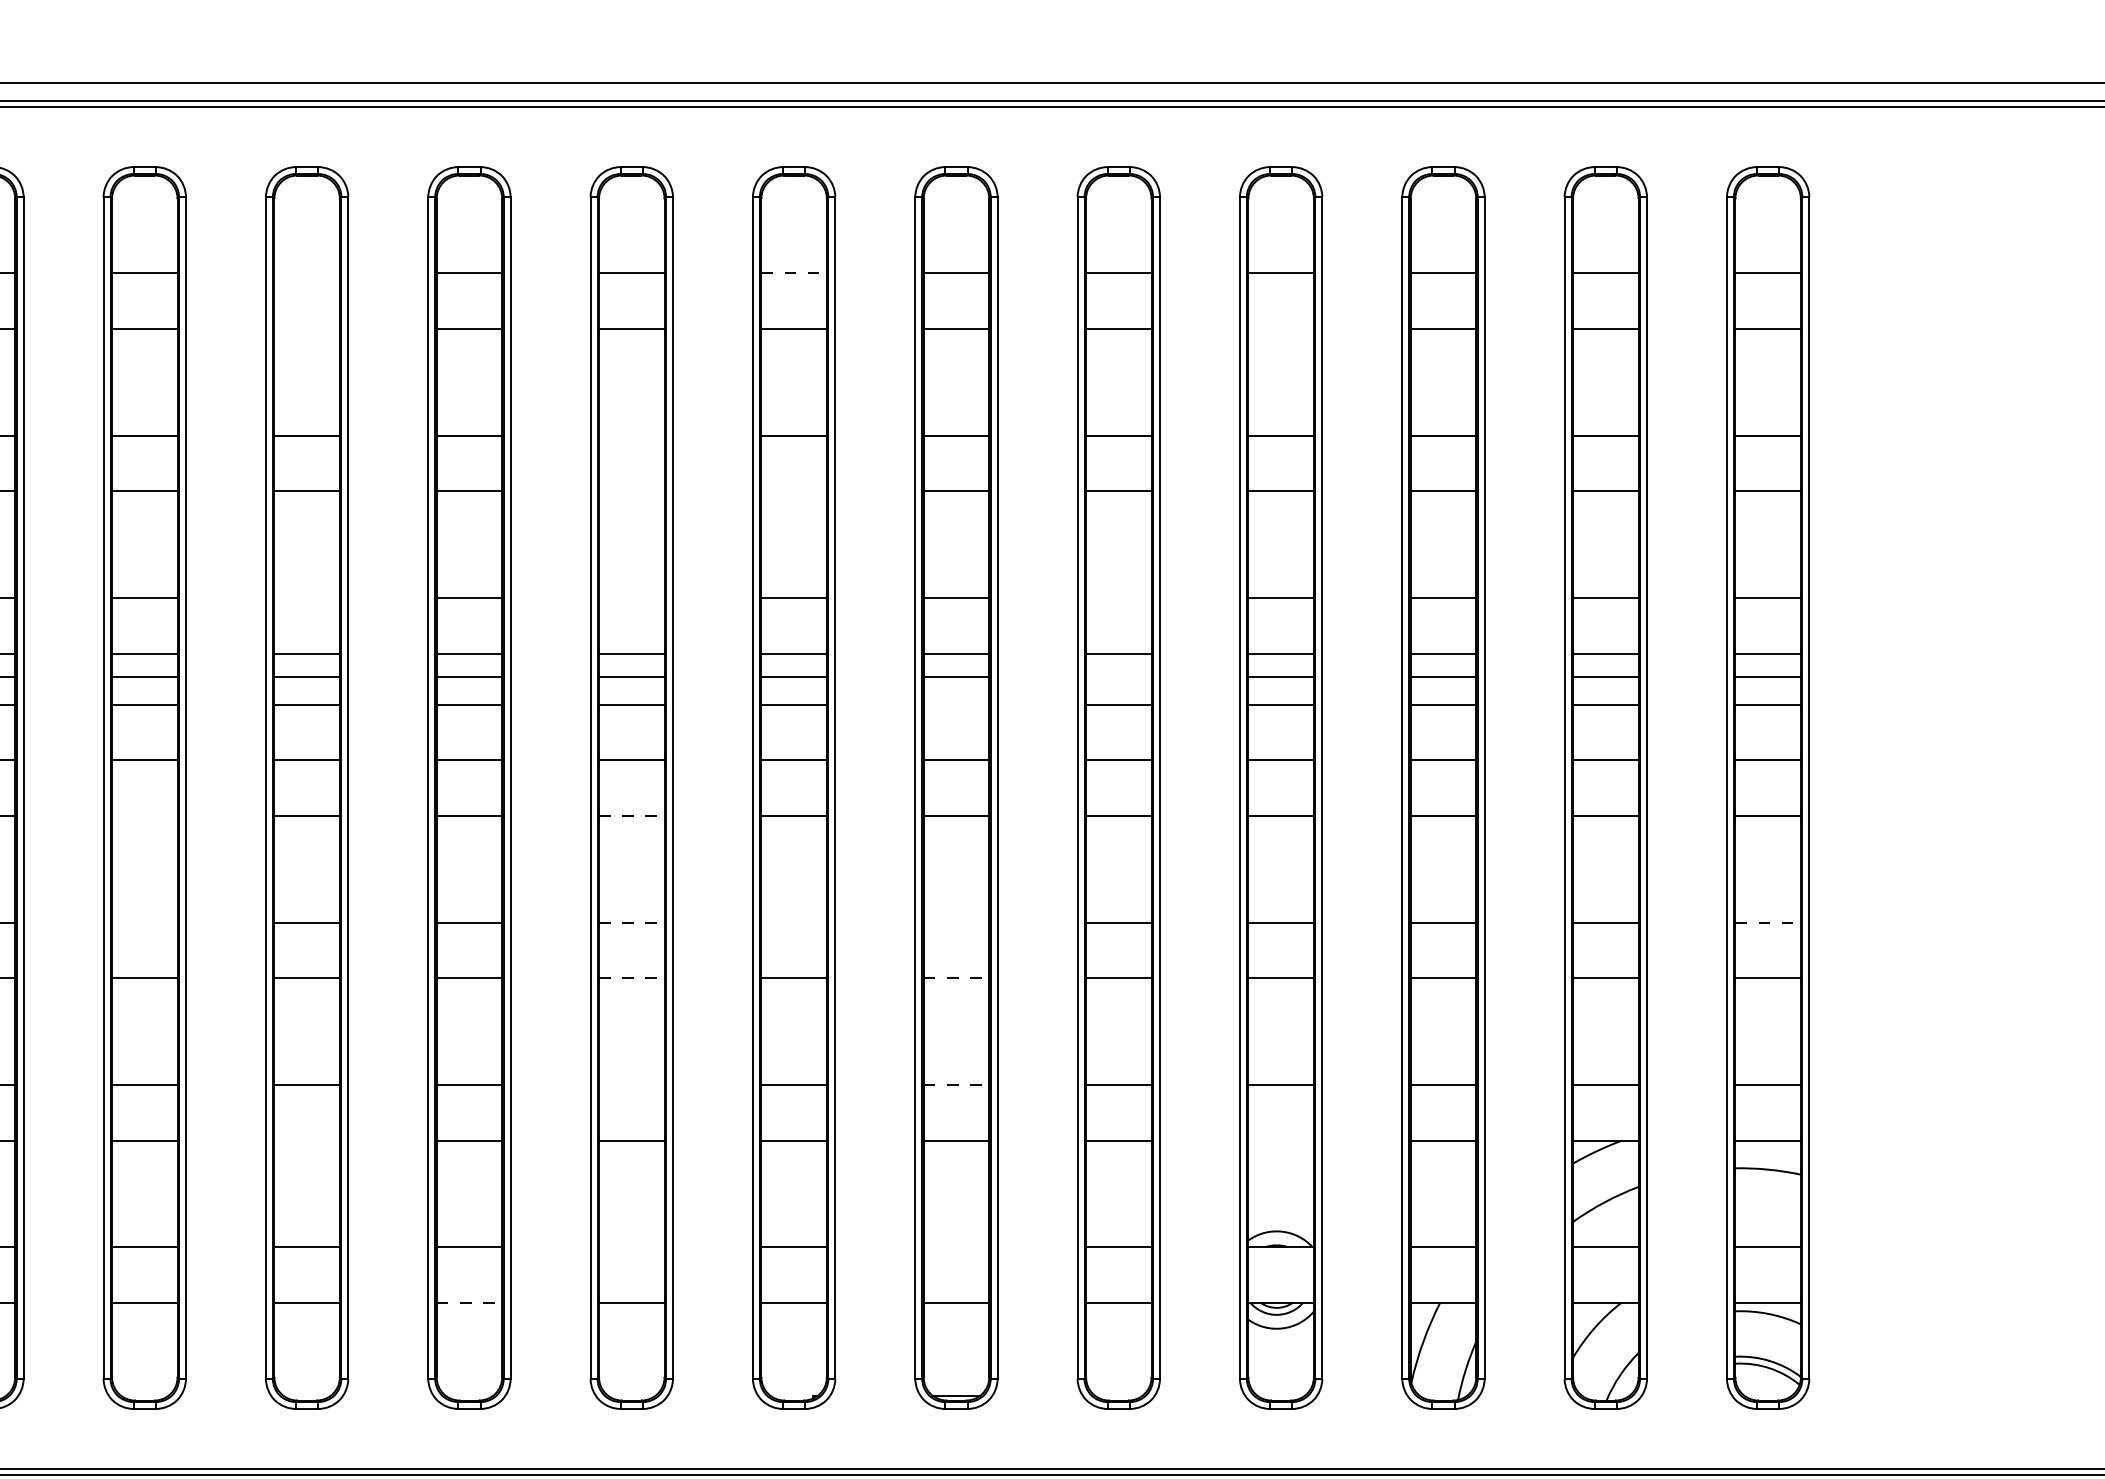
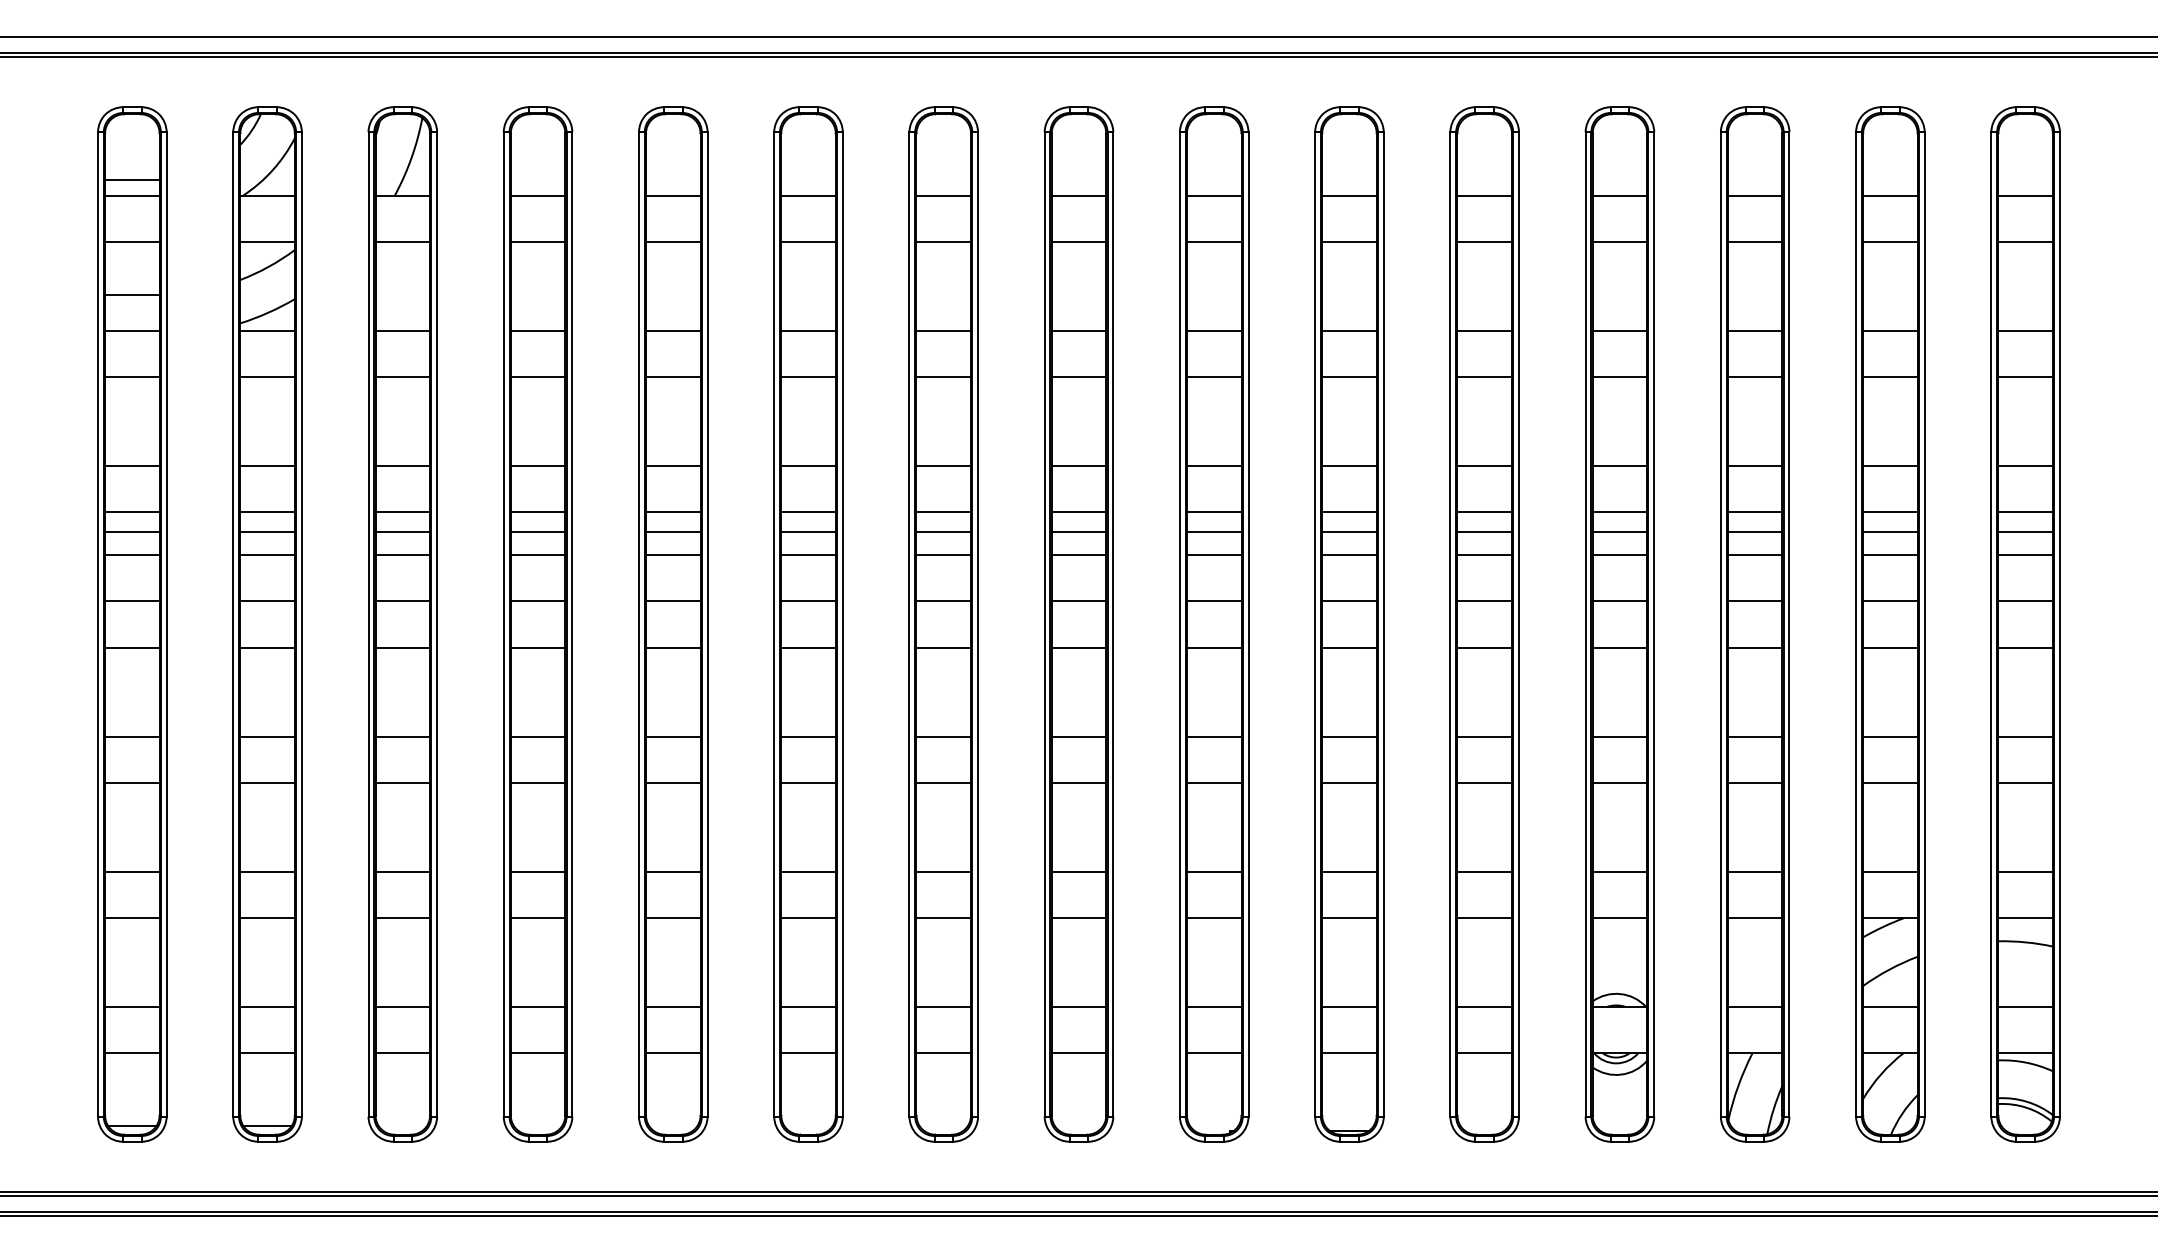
line: (307, 273) -> (808, 195), added
line: (794, 273) -> (1214, 195), dashed -> solid
line: (307, 328) -> (808, 241), added
line: (1280, 328) -> (1619, 241), added
line: (631, 435) -> (1078, 330), added
line: (631, 491) -> (1078, 377), added
line: (793, 491) -> (1213, 377), added
line: (307, 598) -> (808, 466), added
line: (631, 598) -> (1078, 466), added
line: (1118, 598) -> (1484, 466), added
line: (1118, 677) -> (1484, 532), added
line: (956, 705) -> (1349, 555), added
line: (145, 815) -> (673, 647), added
line: (632, 815) -> (1079, 647), dashed -> solid
line: (145, 922) -> (673, 736), added
line: (632, 922) -> (1079, 736), dashed -> solid
line: (793, 922) -> (1213, 736), added
line: (956, 922) -> (1349, 736), added
line: (1769, 922) -> (2026, 736), dashed -> solid
line: (632, 977) -> (1079, 782), dashed -> solid
line: (956, 977) -> (1349, 782), dashed -> solid
line: (631, 1084) -> (1078, 871), added
line: (956, 1084) -> (1349, 871), dashed -> solid
line: (307, 1140) -> (808, 918), added
line: (1280, 1140) -> (1619, 918), added
line: (631, 1247) -> (1078, 1007), added
line: (956, 1247) -> (1349, 1007), added
line: (470, 1303) -> (944, 1053), dashed -> solid

